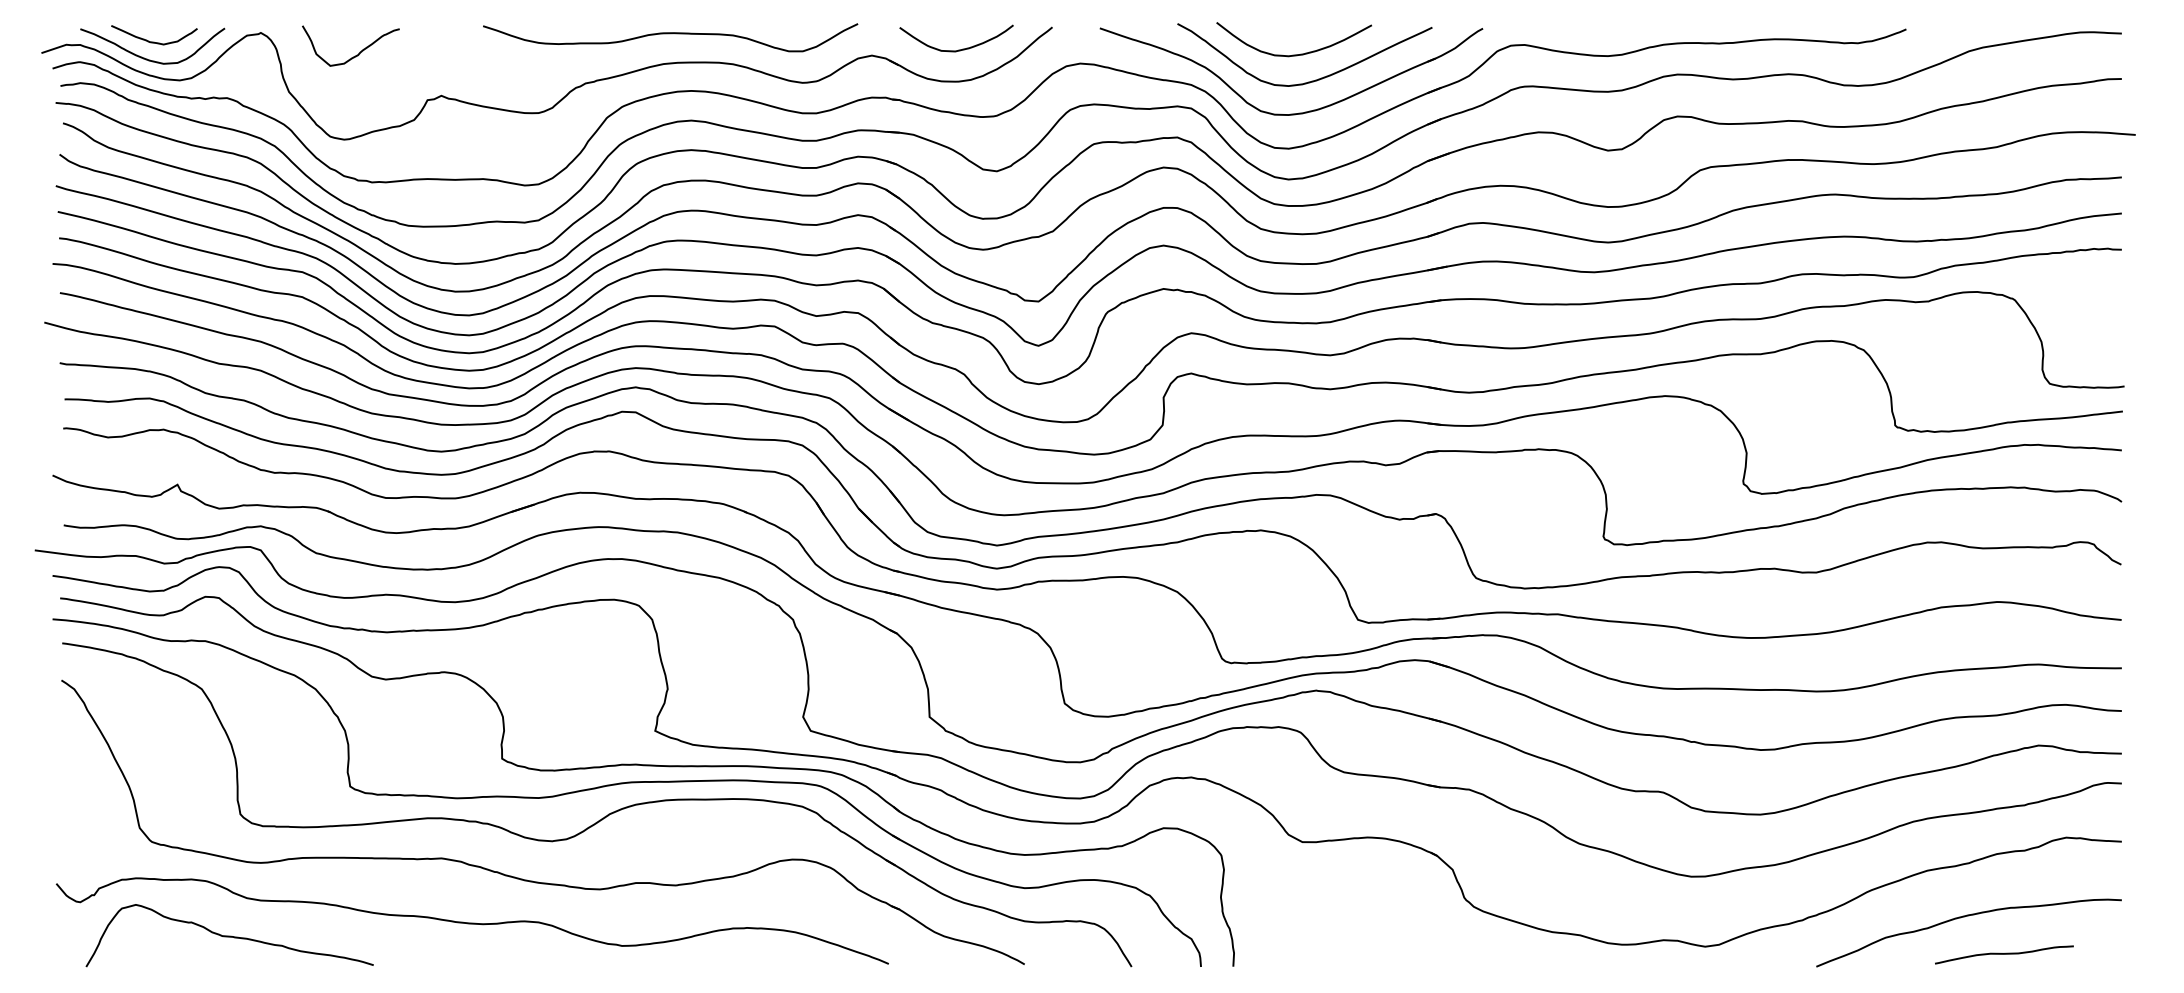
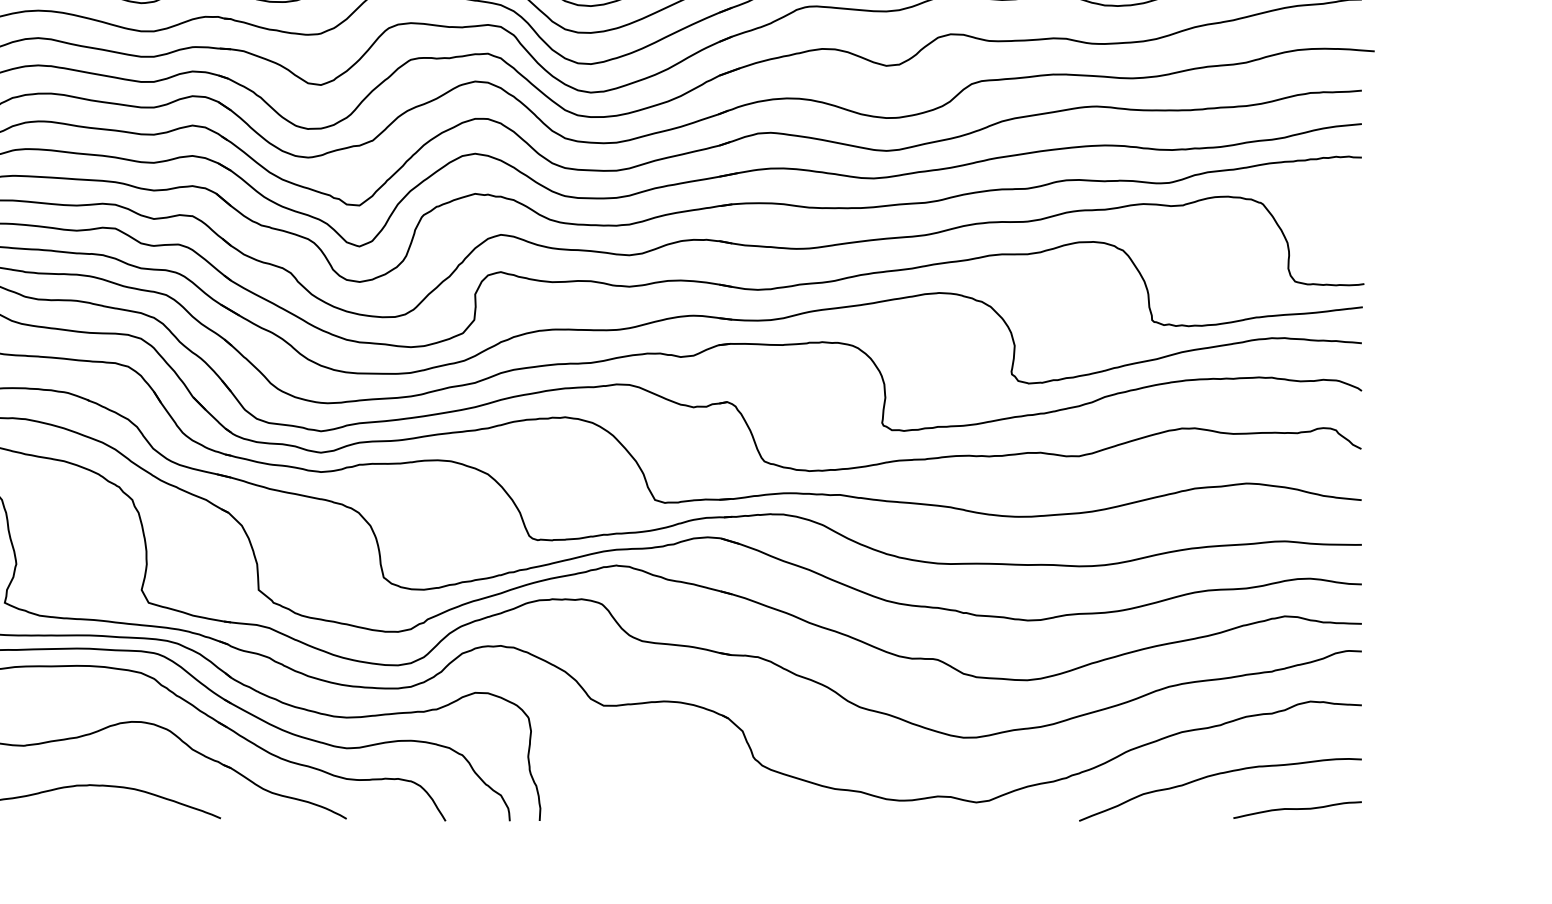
curve: (2004, 954) -> (1297, 809), moved

